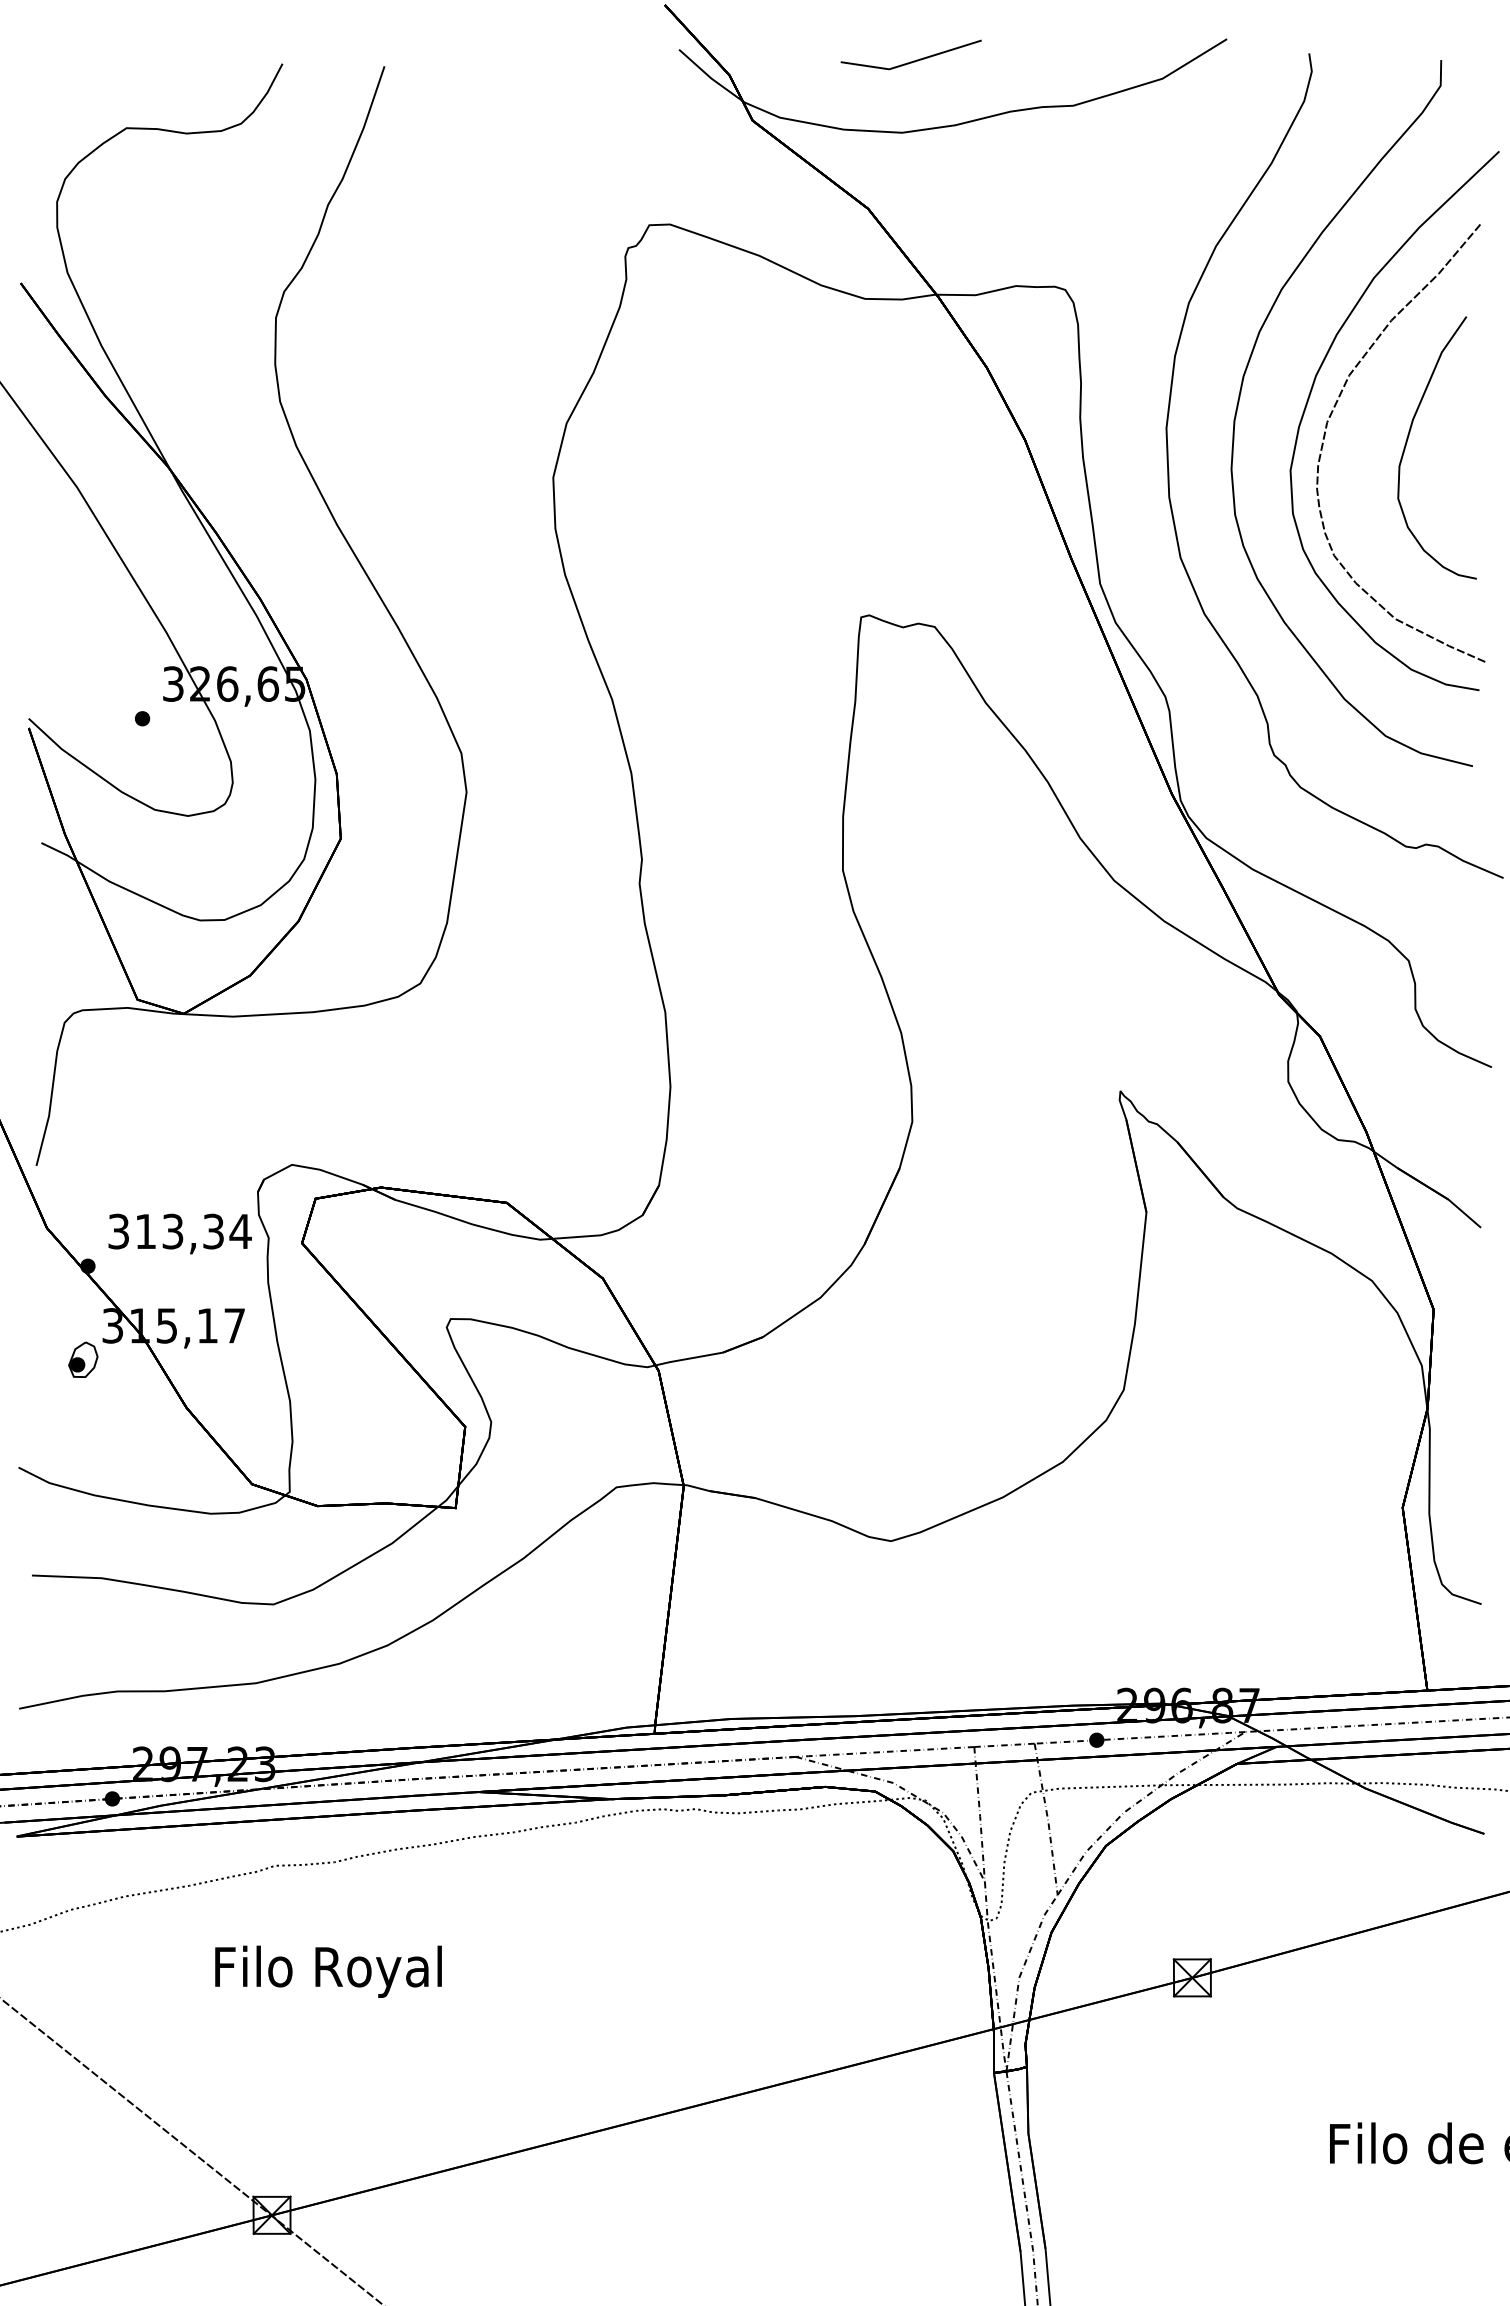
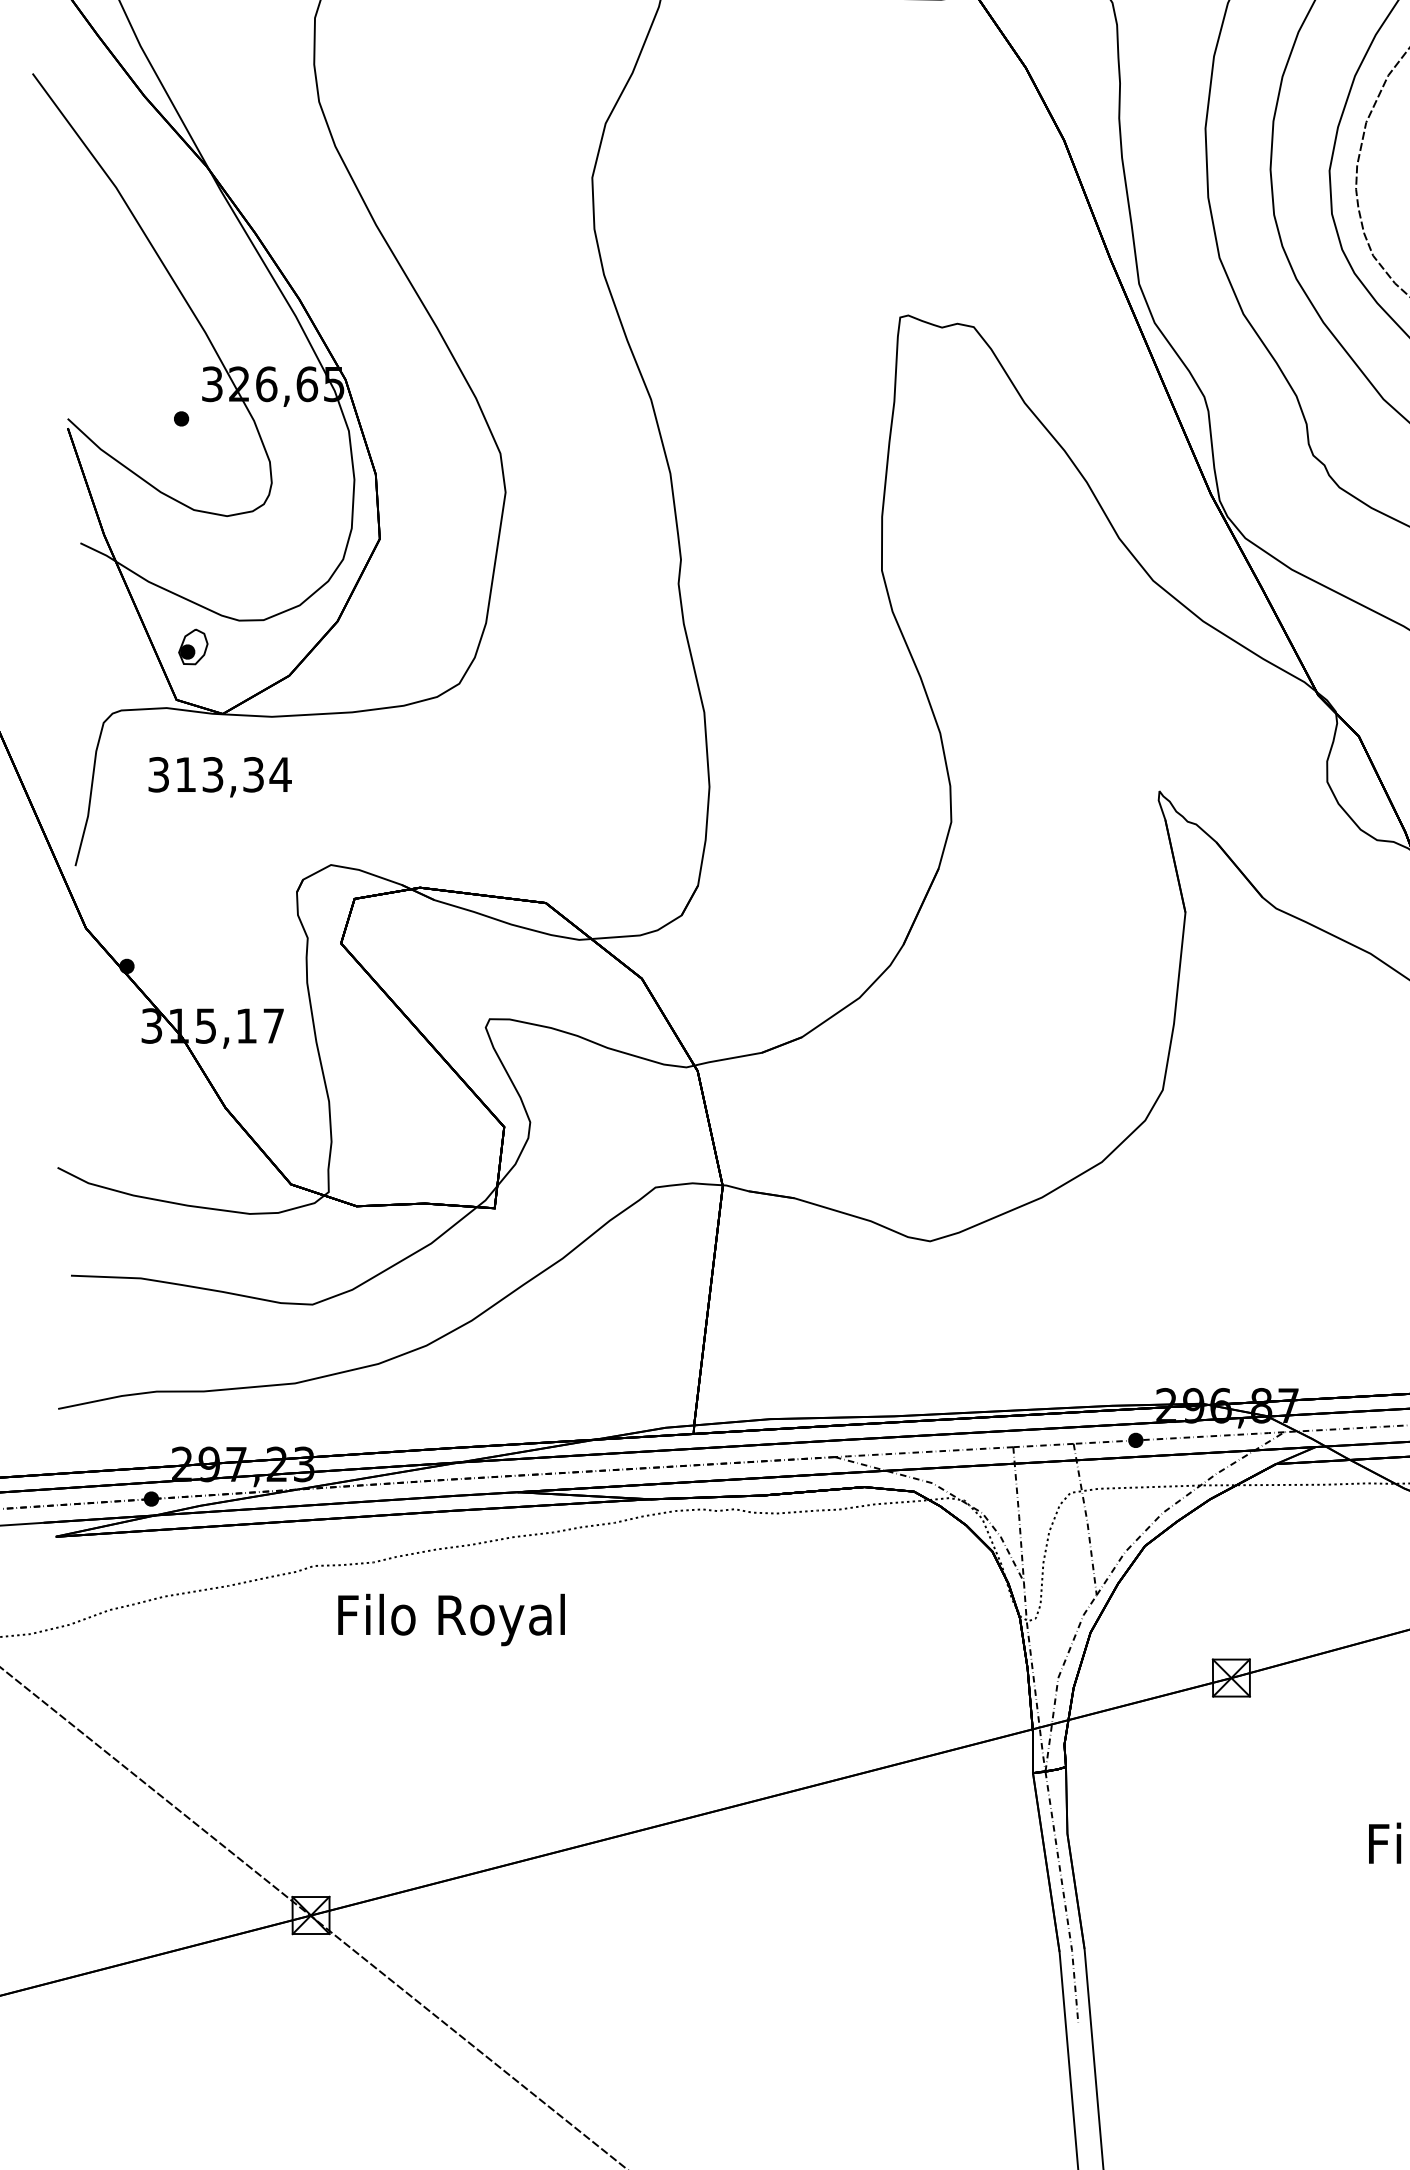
text: (179, 1233) -> (219, 776), moved
part: (83, 1359) -> (193, 646), moved
text: (328, 1971) -> (451, 1619), moved

